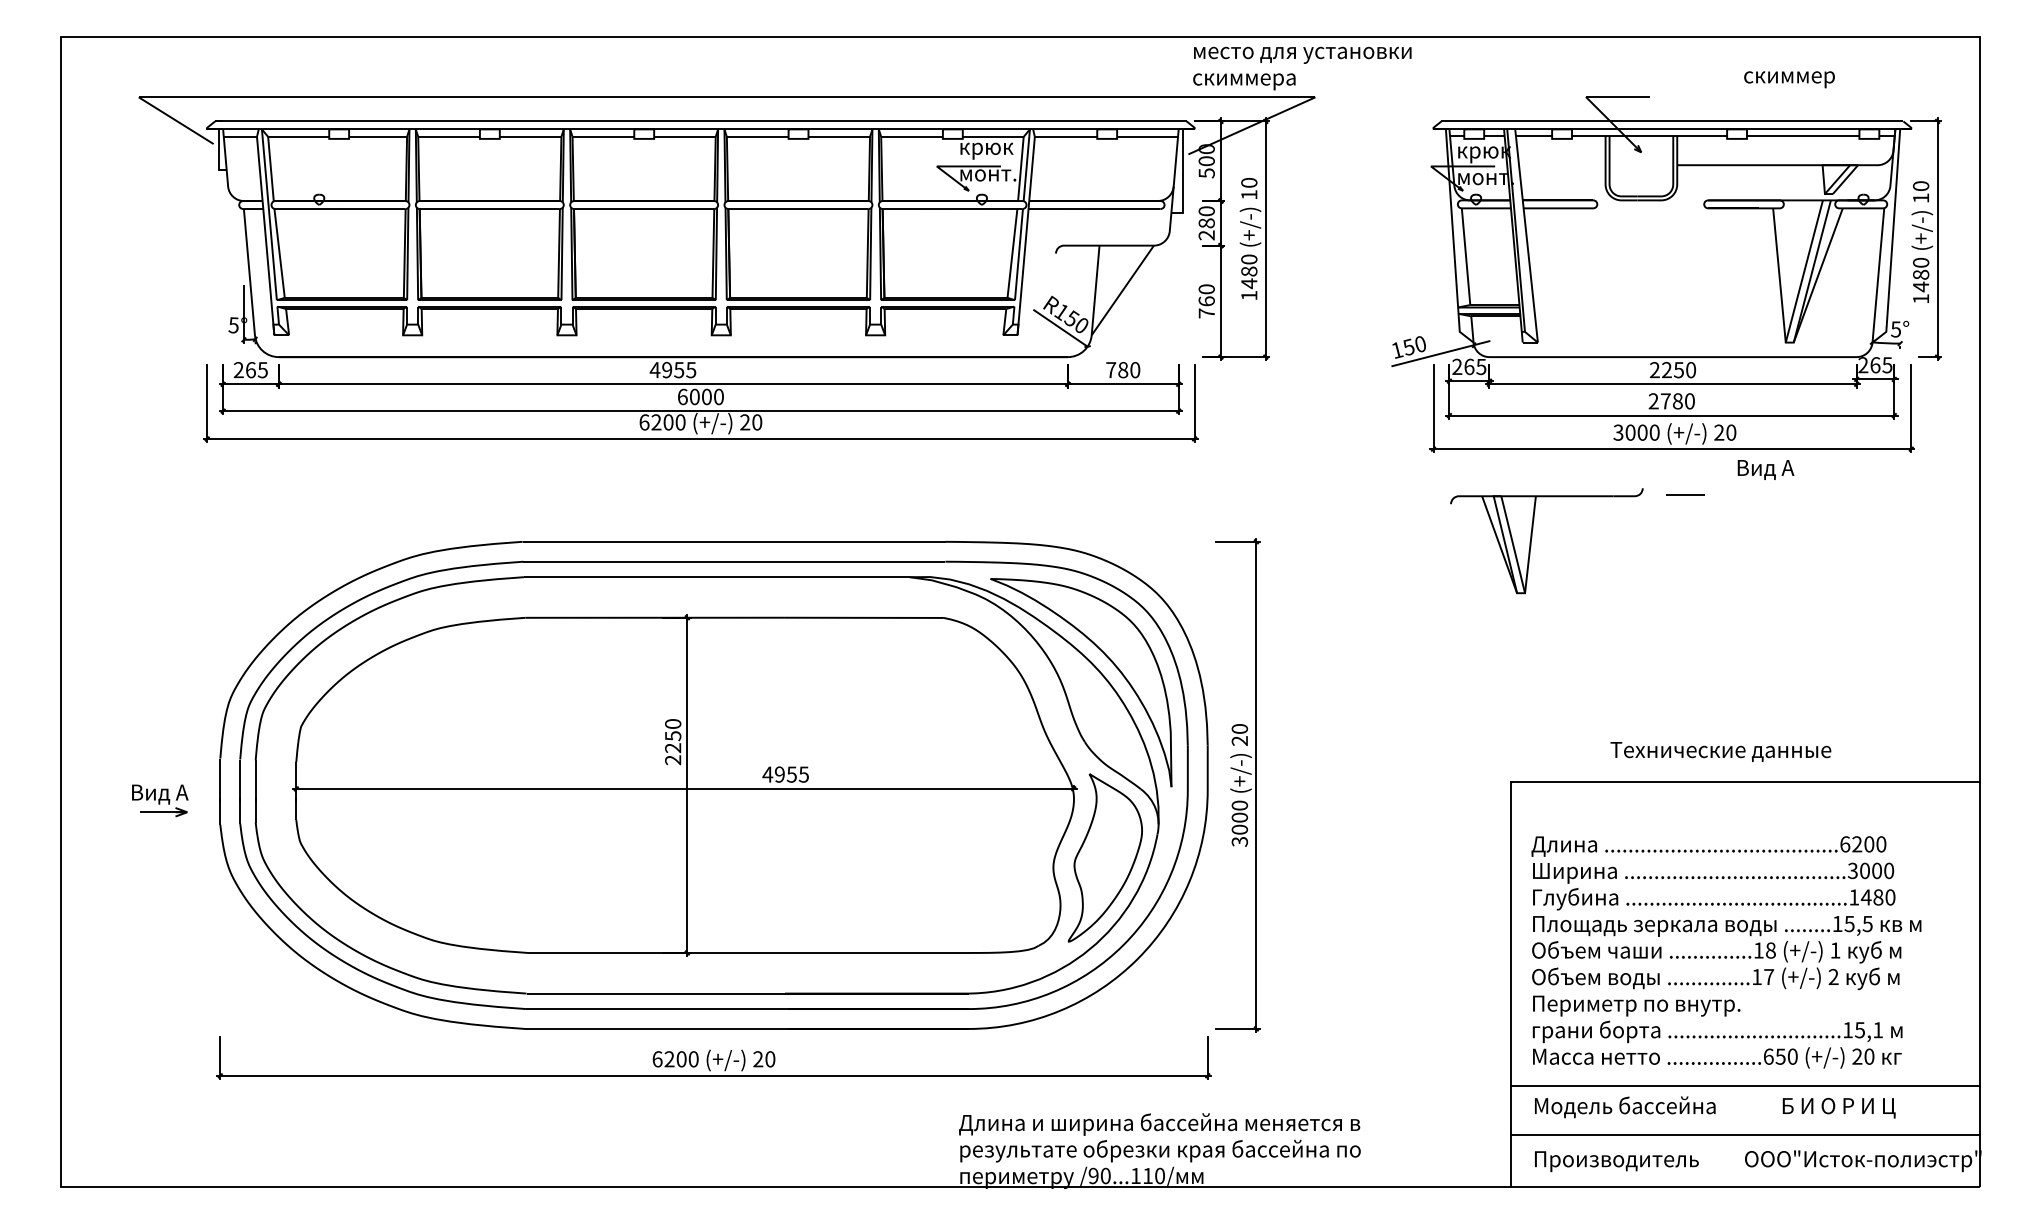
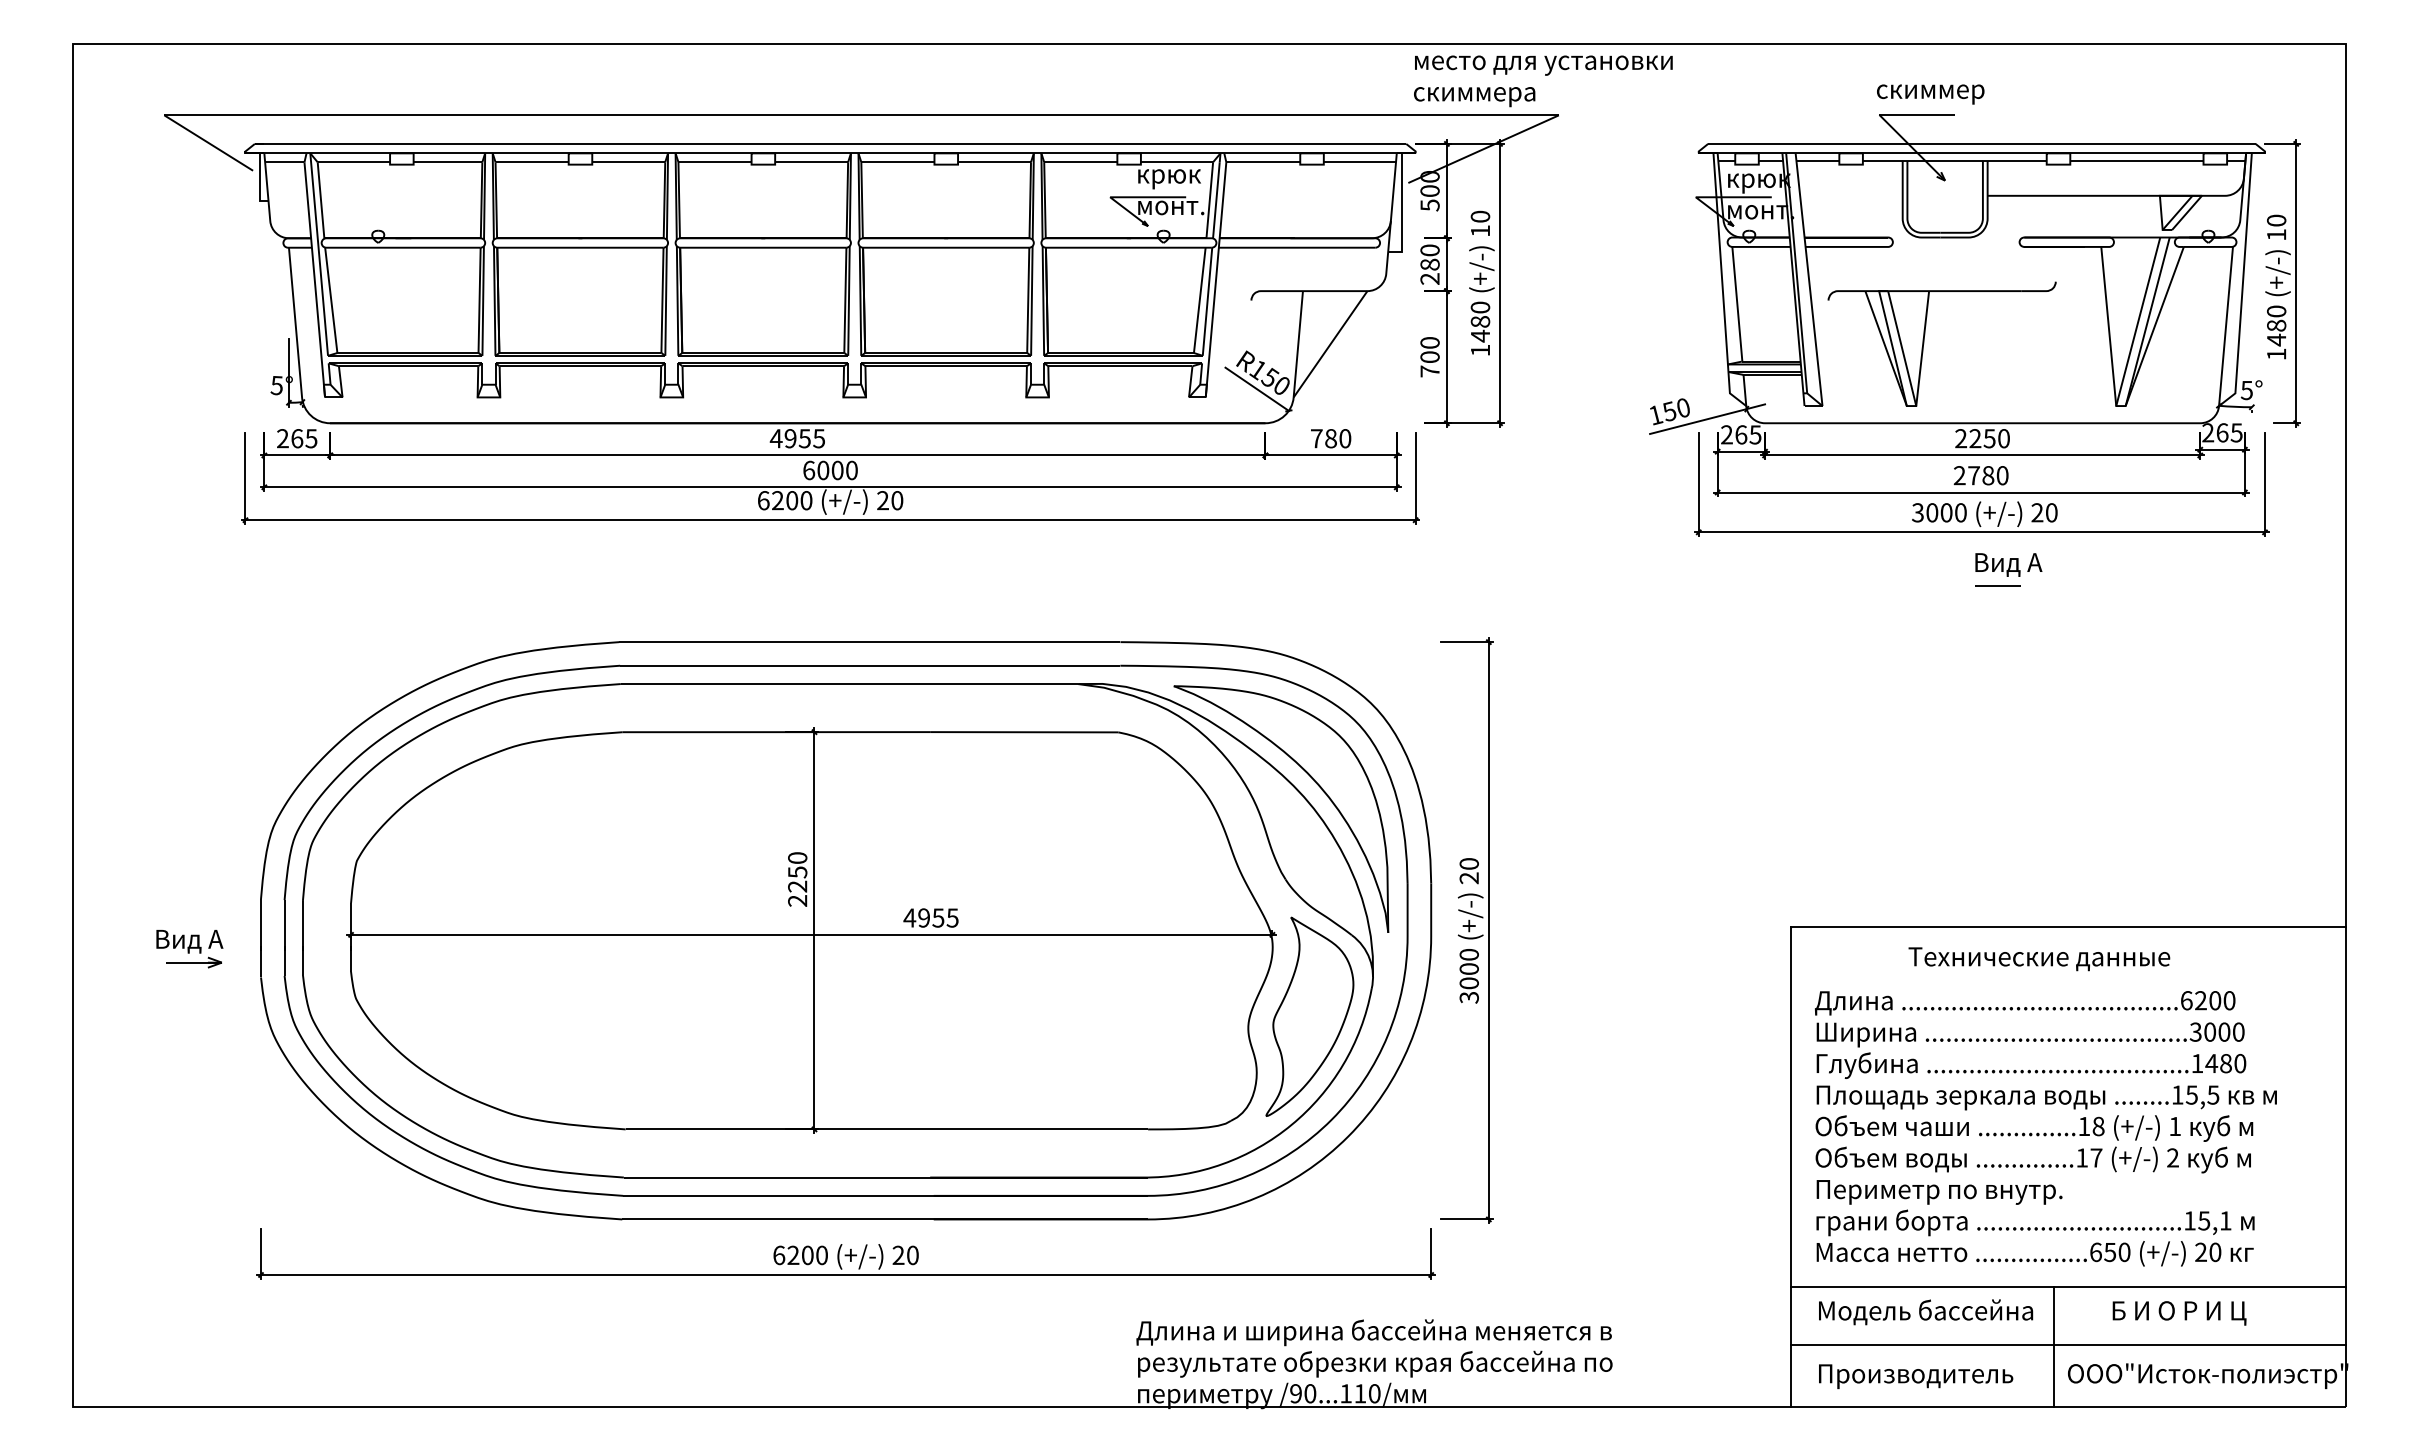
text: (1789, 79) -> (1930, 94), moved
text: (1206, 300) -> (1429, 356), 760 -> 700
text: (1765, 469) -> (2008, 564), moved
part: (1531, 540) -> (1924, 343), moved
text: (1721, 752) -> (2039, 959), moved
line: (1732, 1136) -> (2053, 1346), added

